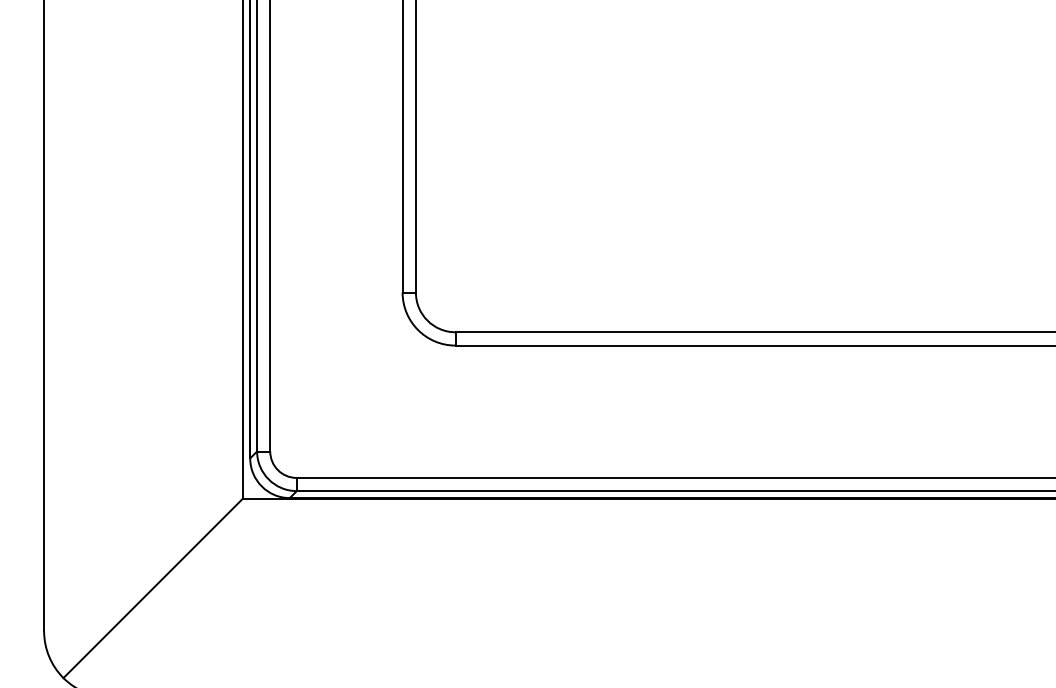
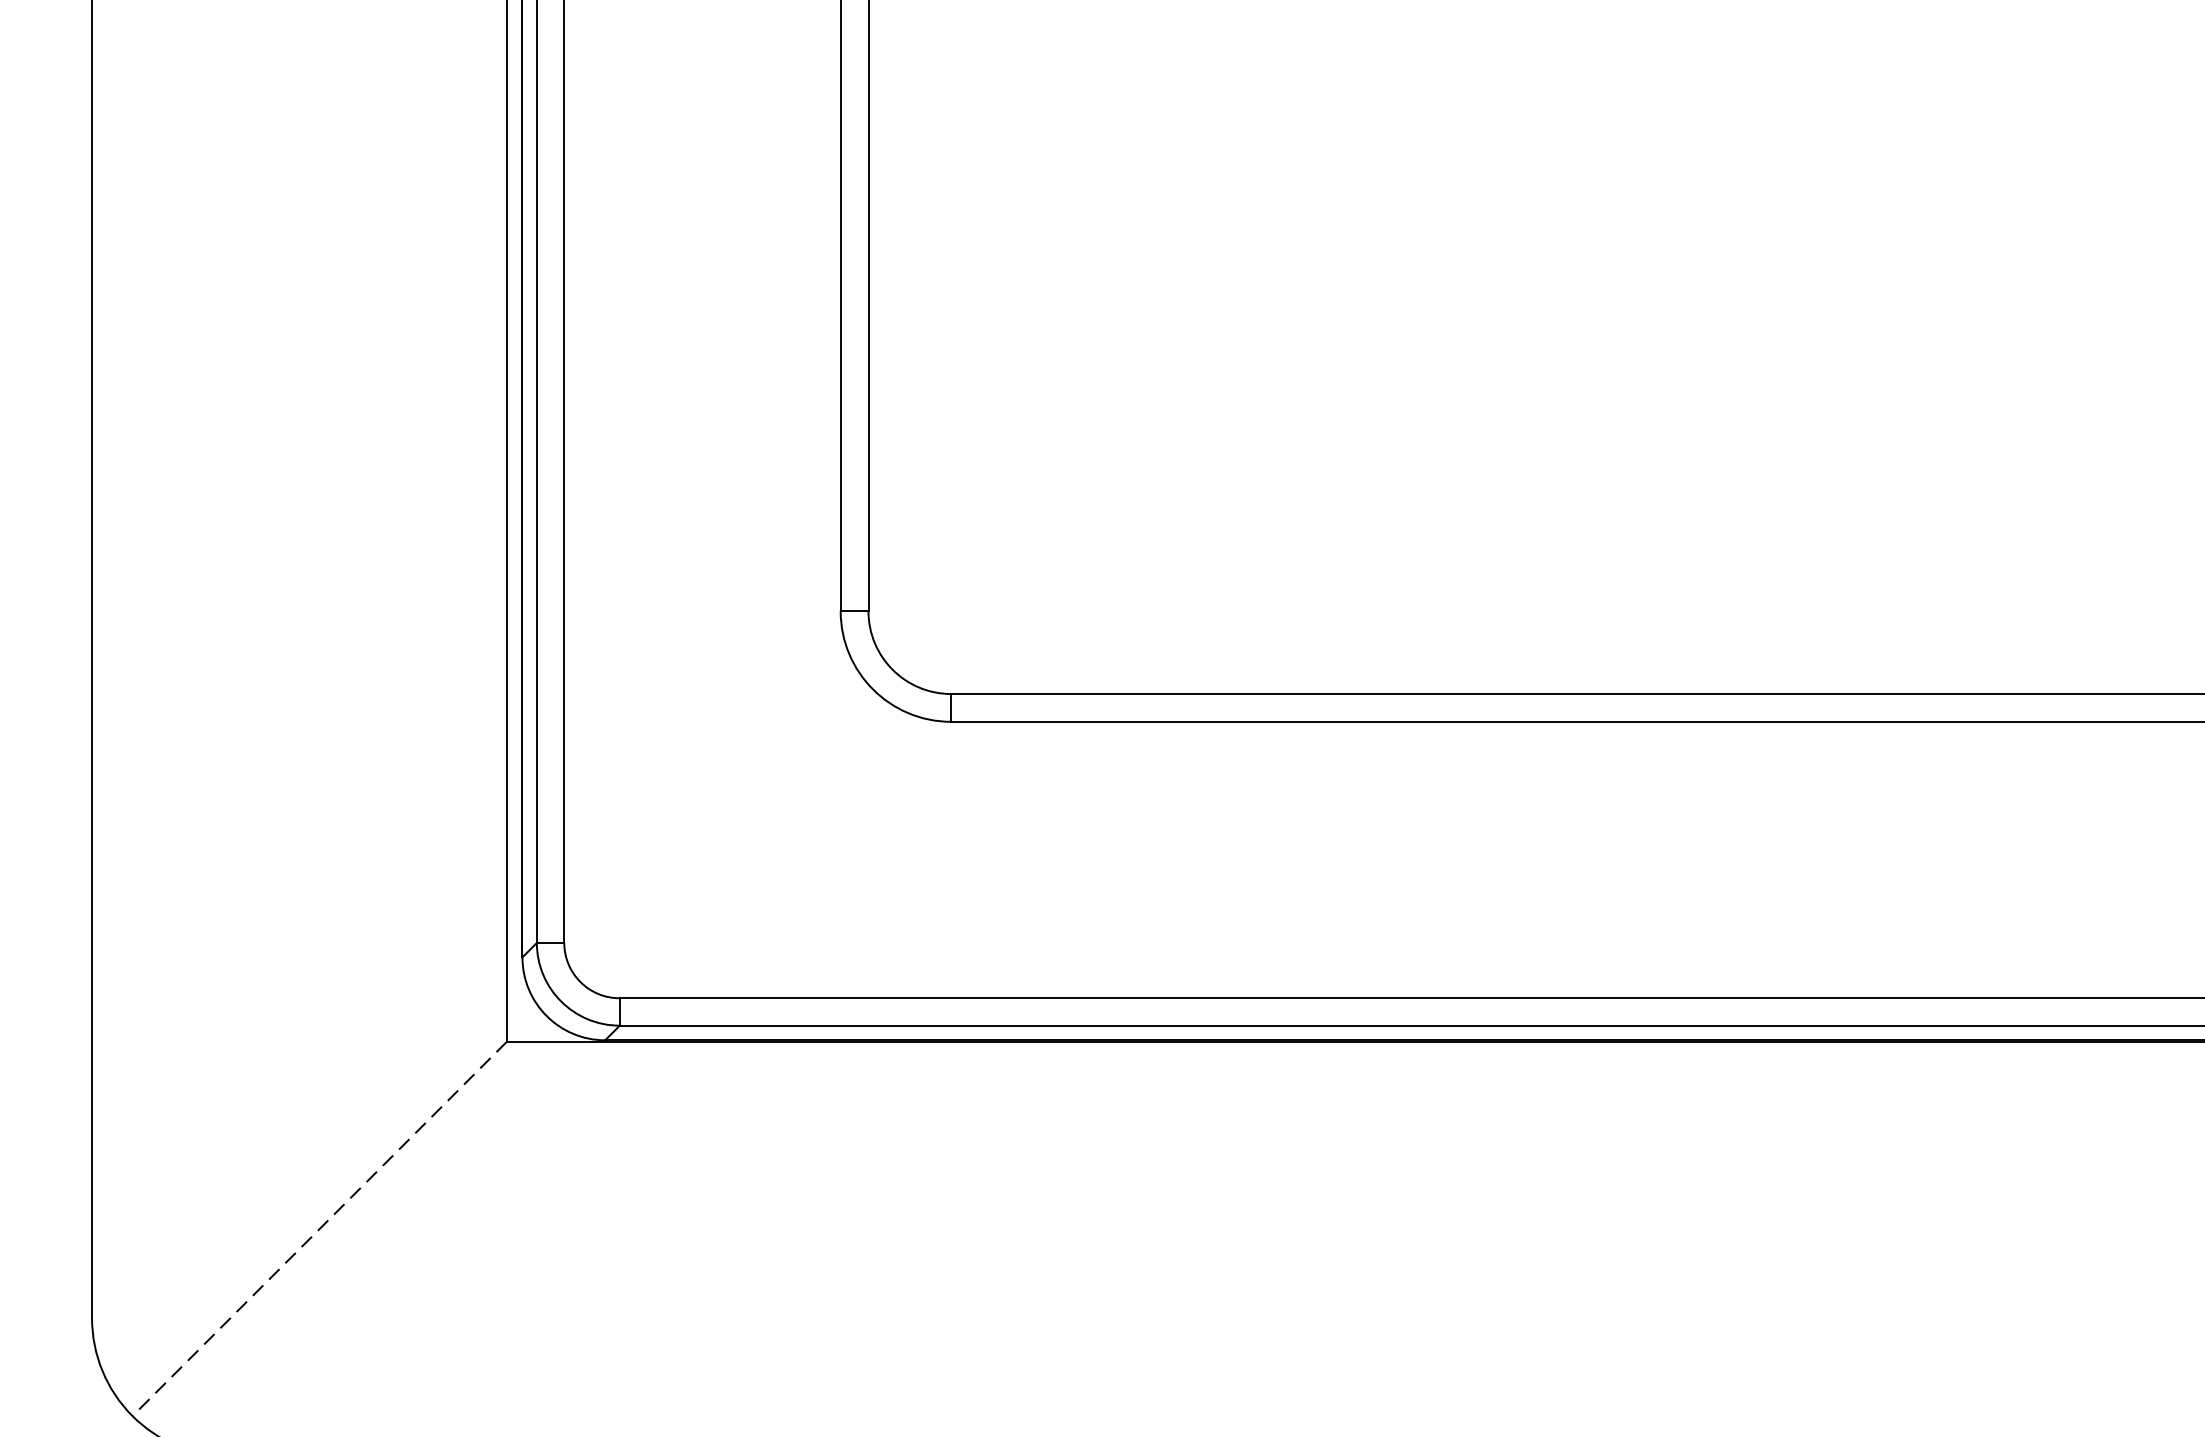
line: (153, 588) -> (320, 1229), solid -> dashed

